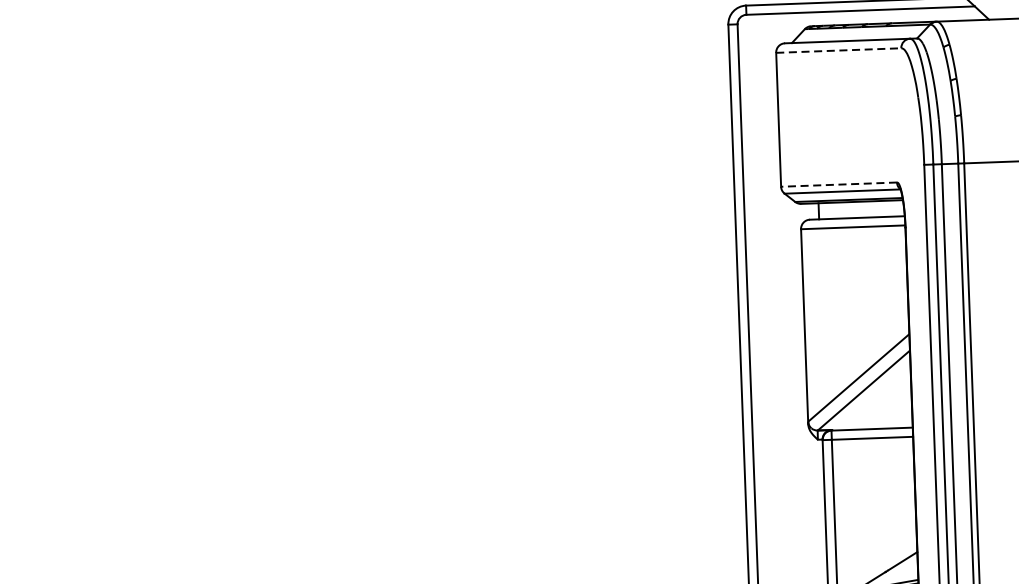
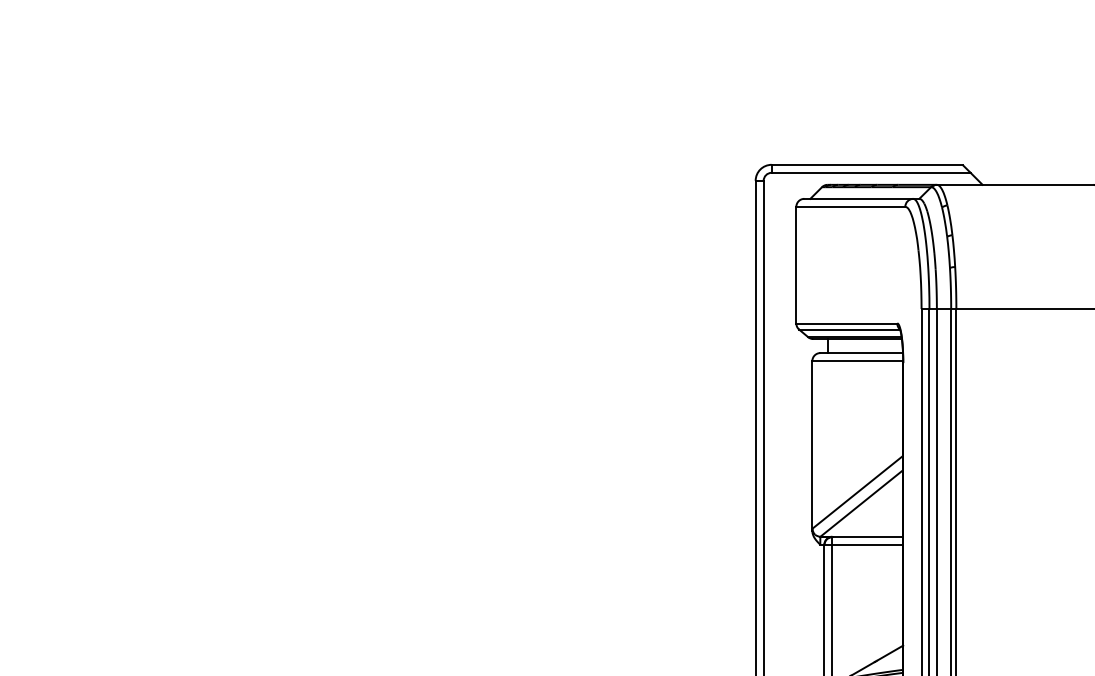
line: (839, 50) -> (851, 206), dashed -> solid
line: (838, 184) -> (846, 323), dashed -> solid

